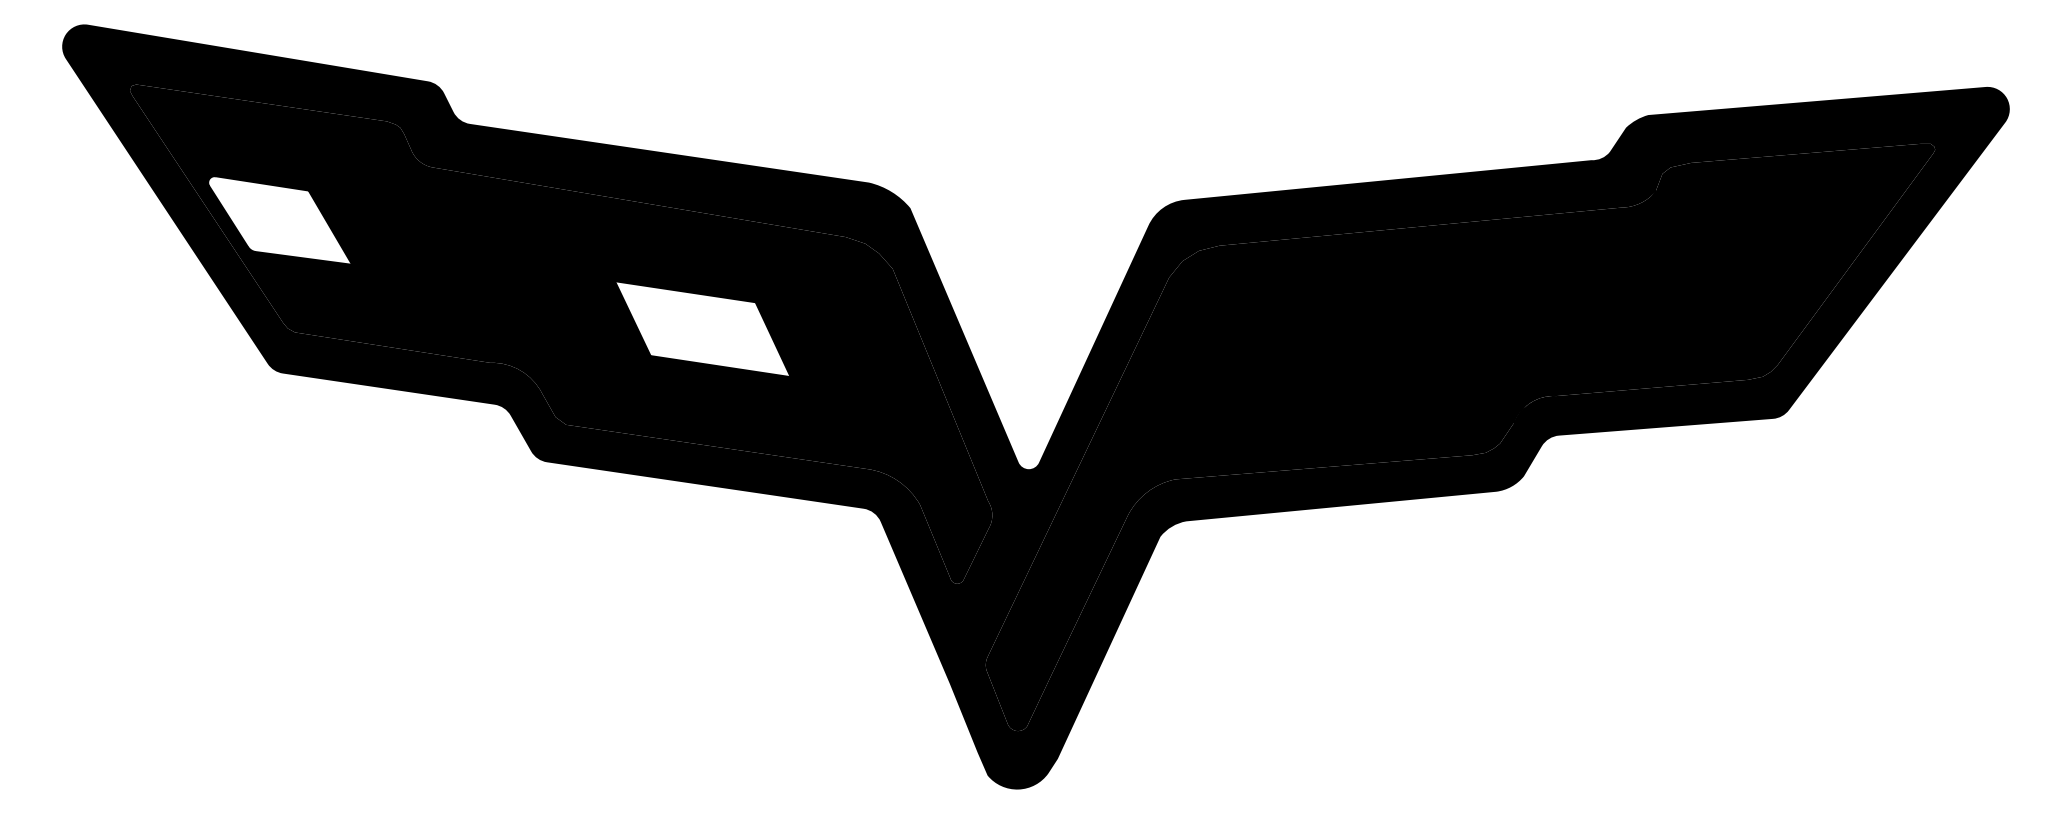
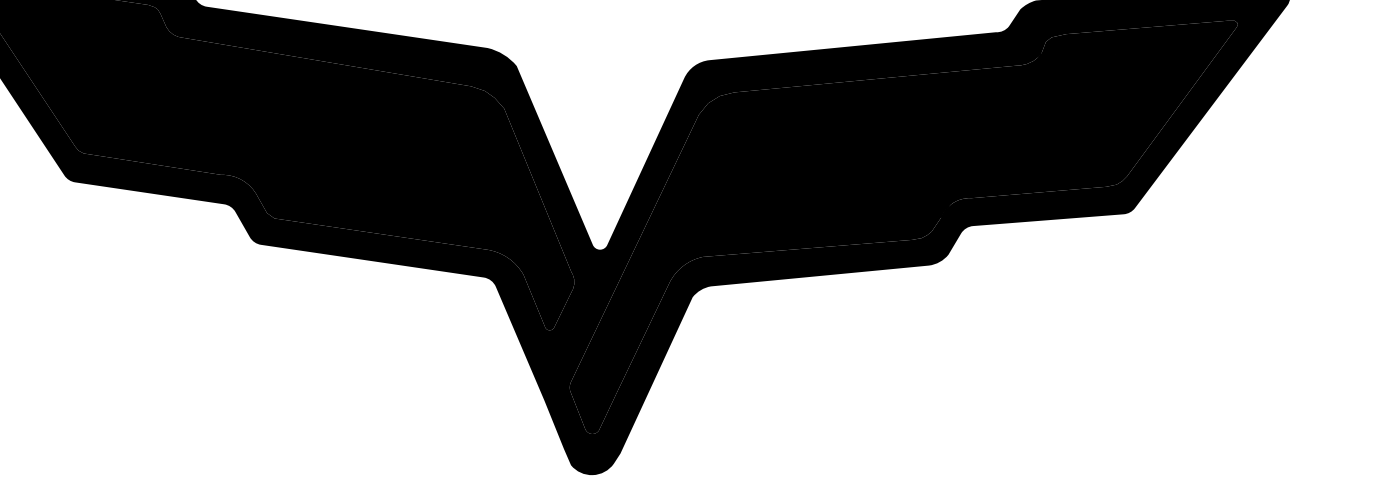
fill: (280, 220) -> (73, 74), added
fill: (702, 329) -> (370, 151), added

